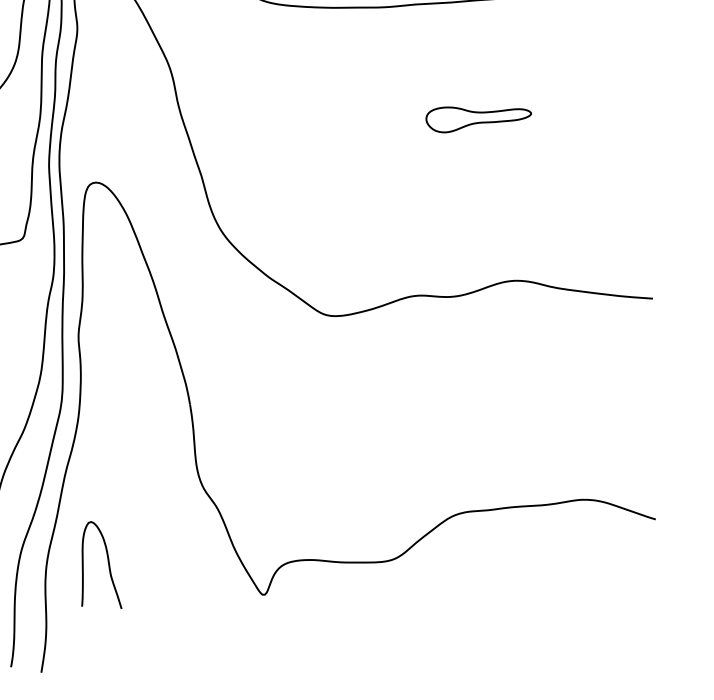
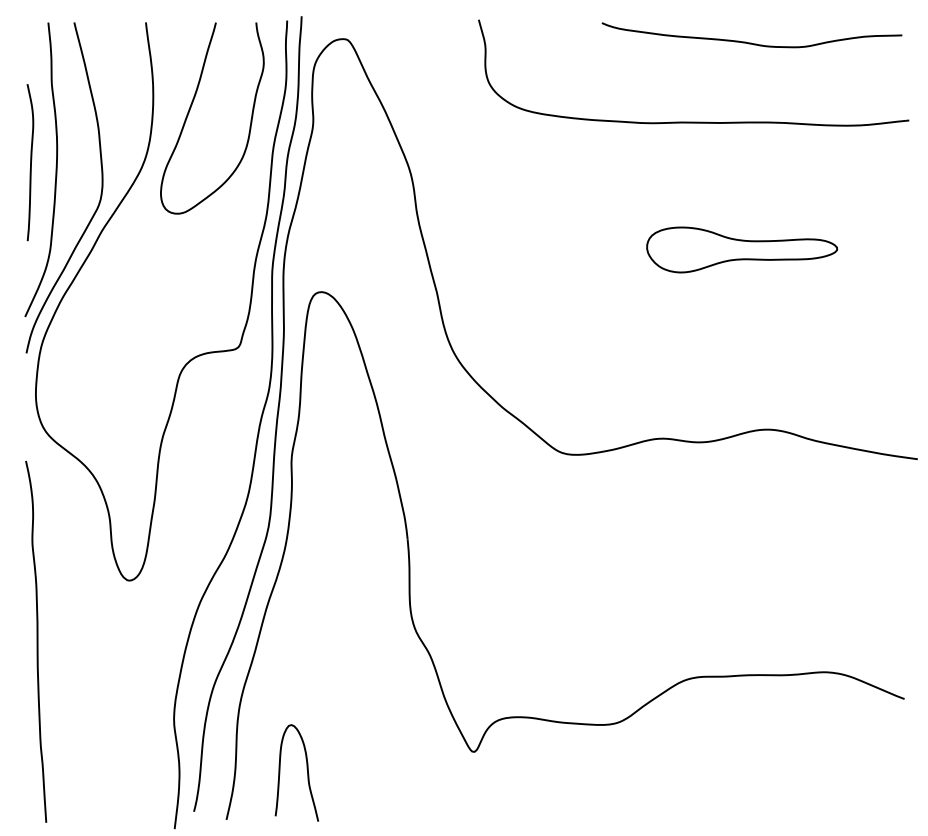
part: (479, 117) -> (742, 249), size x1.67
curve: (107, 561) -> (306, 769), moved

